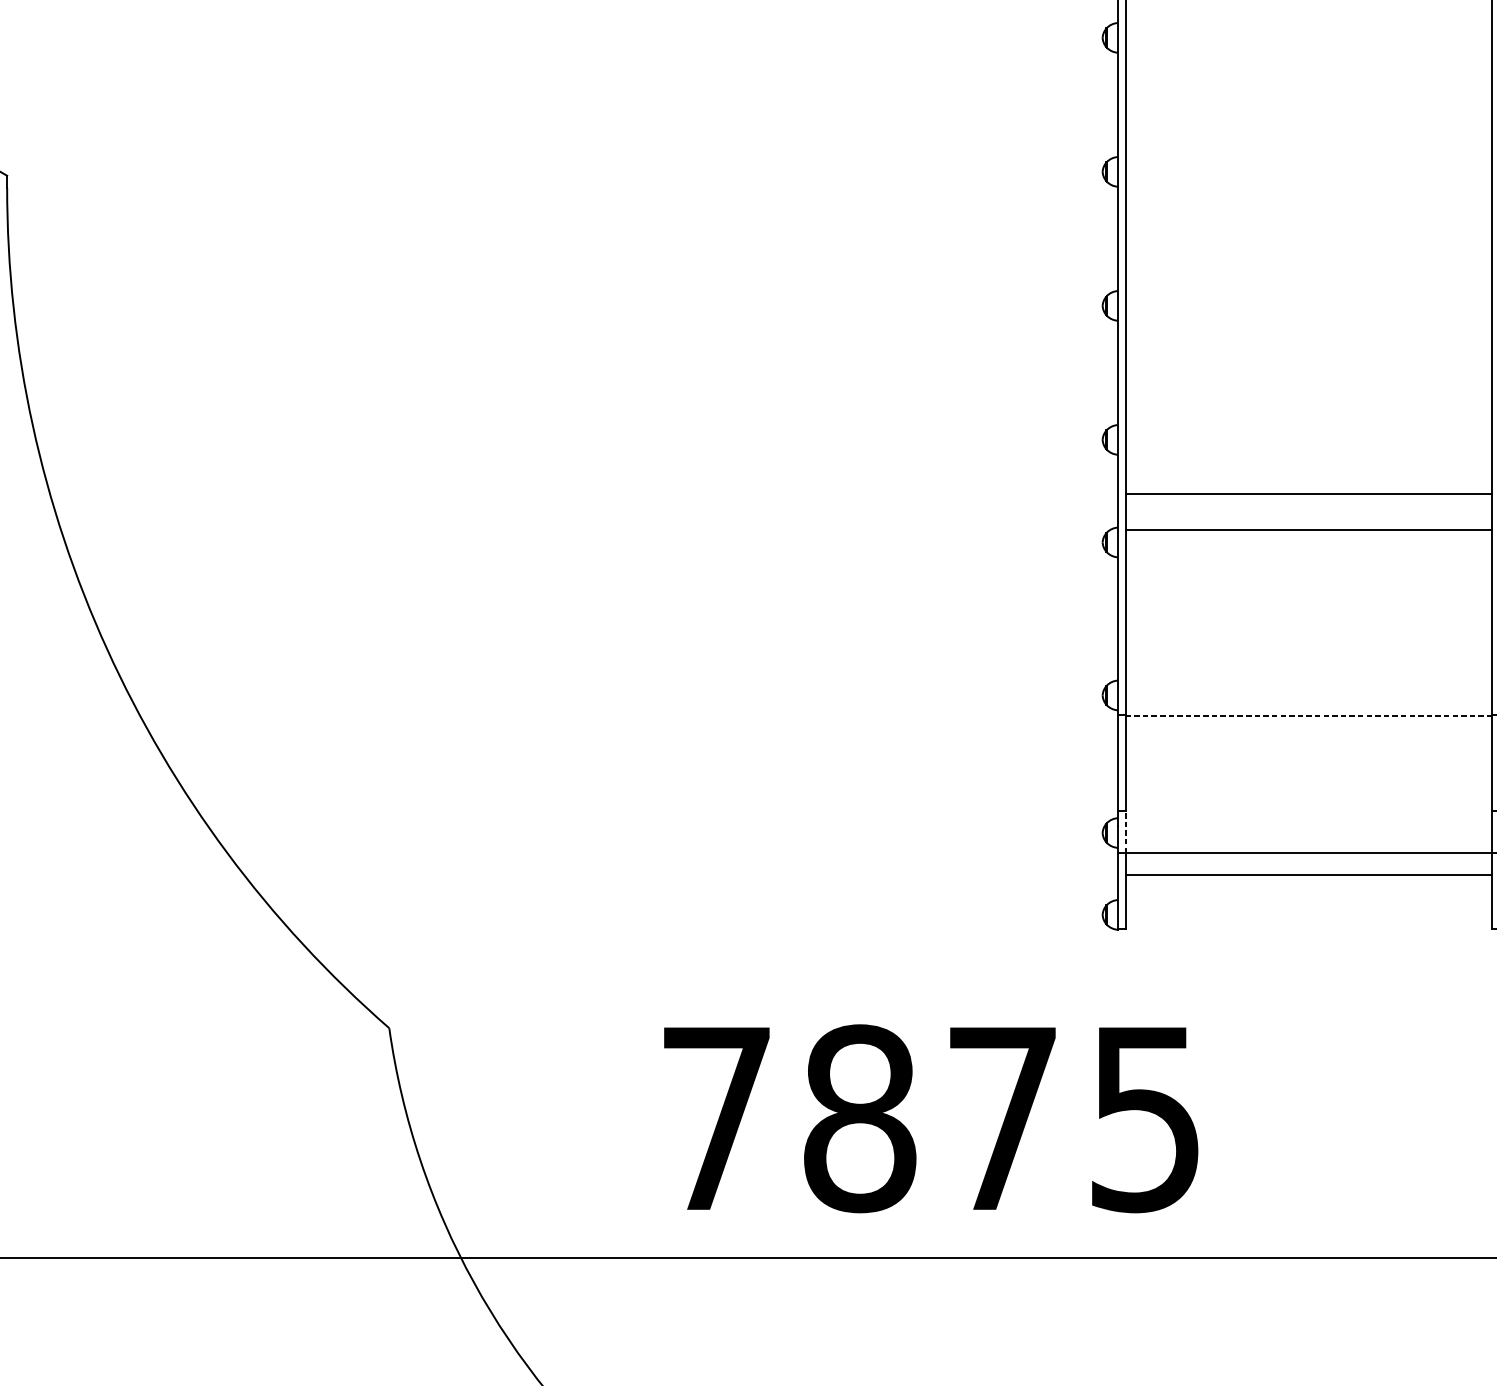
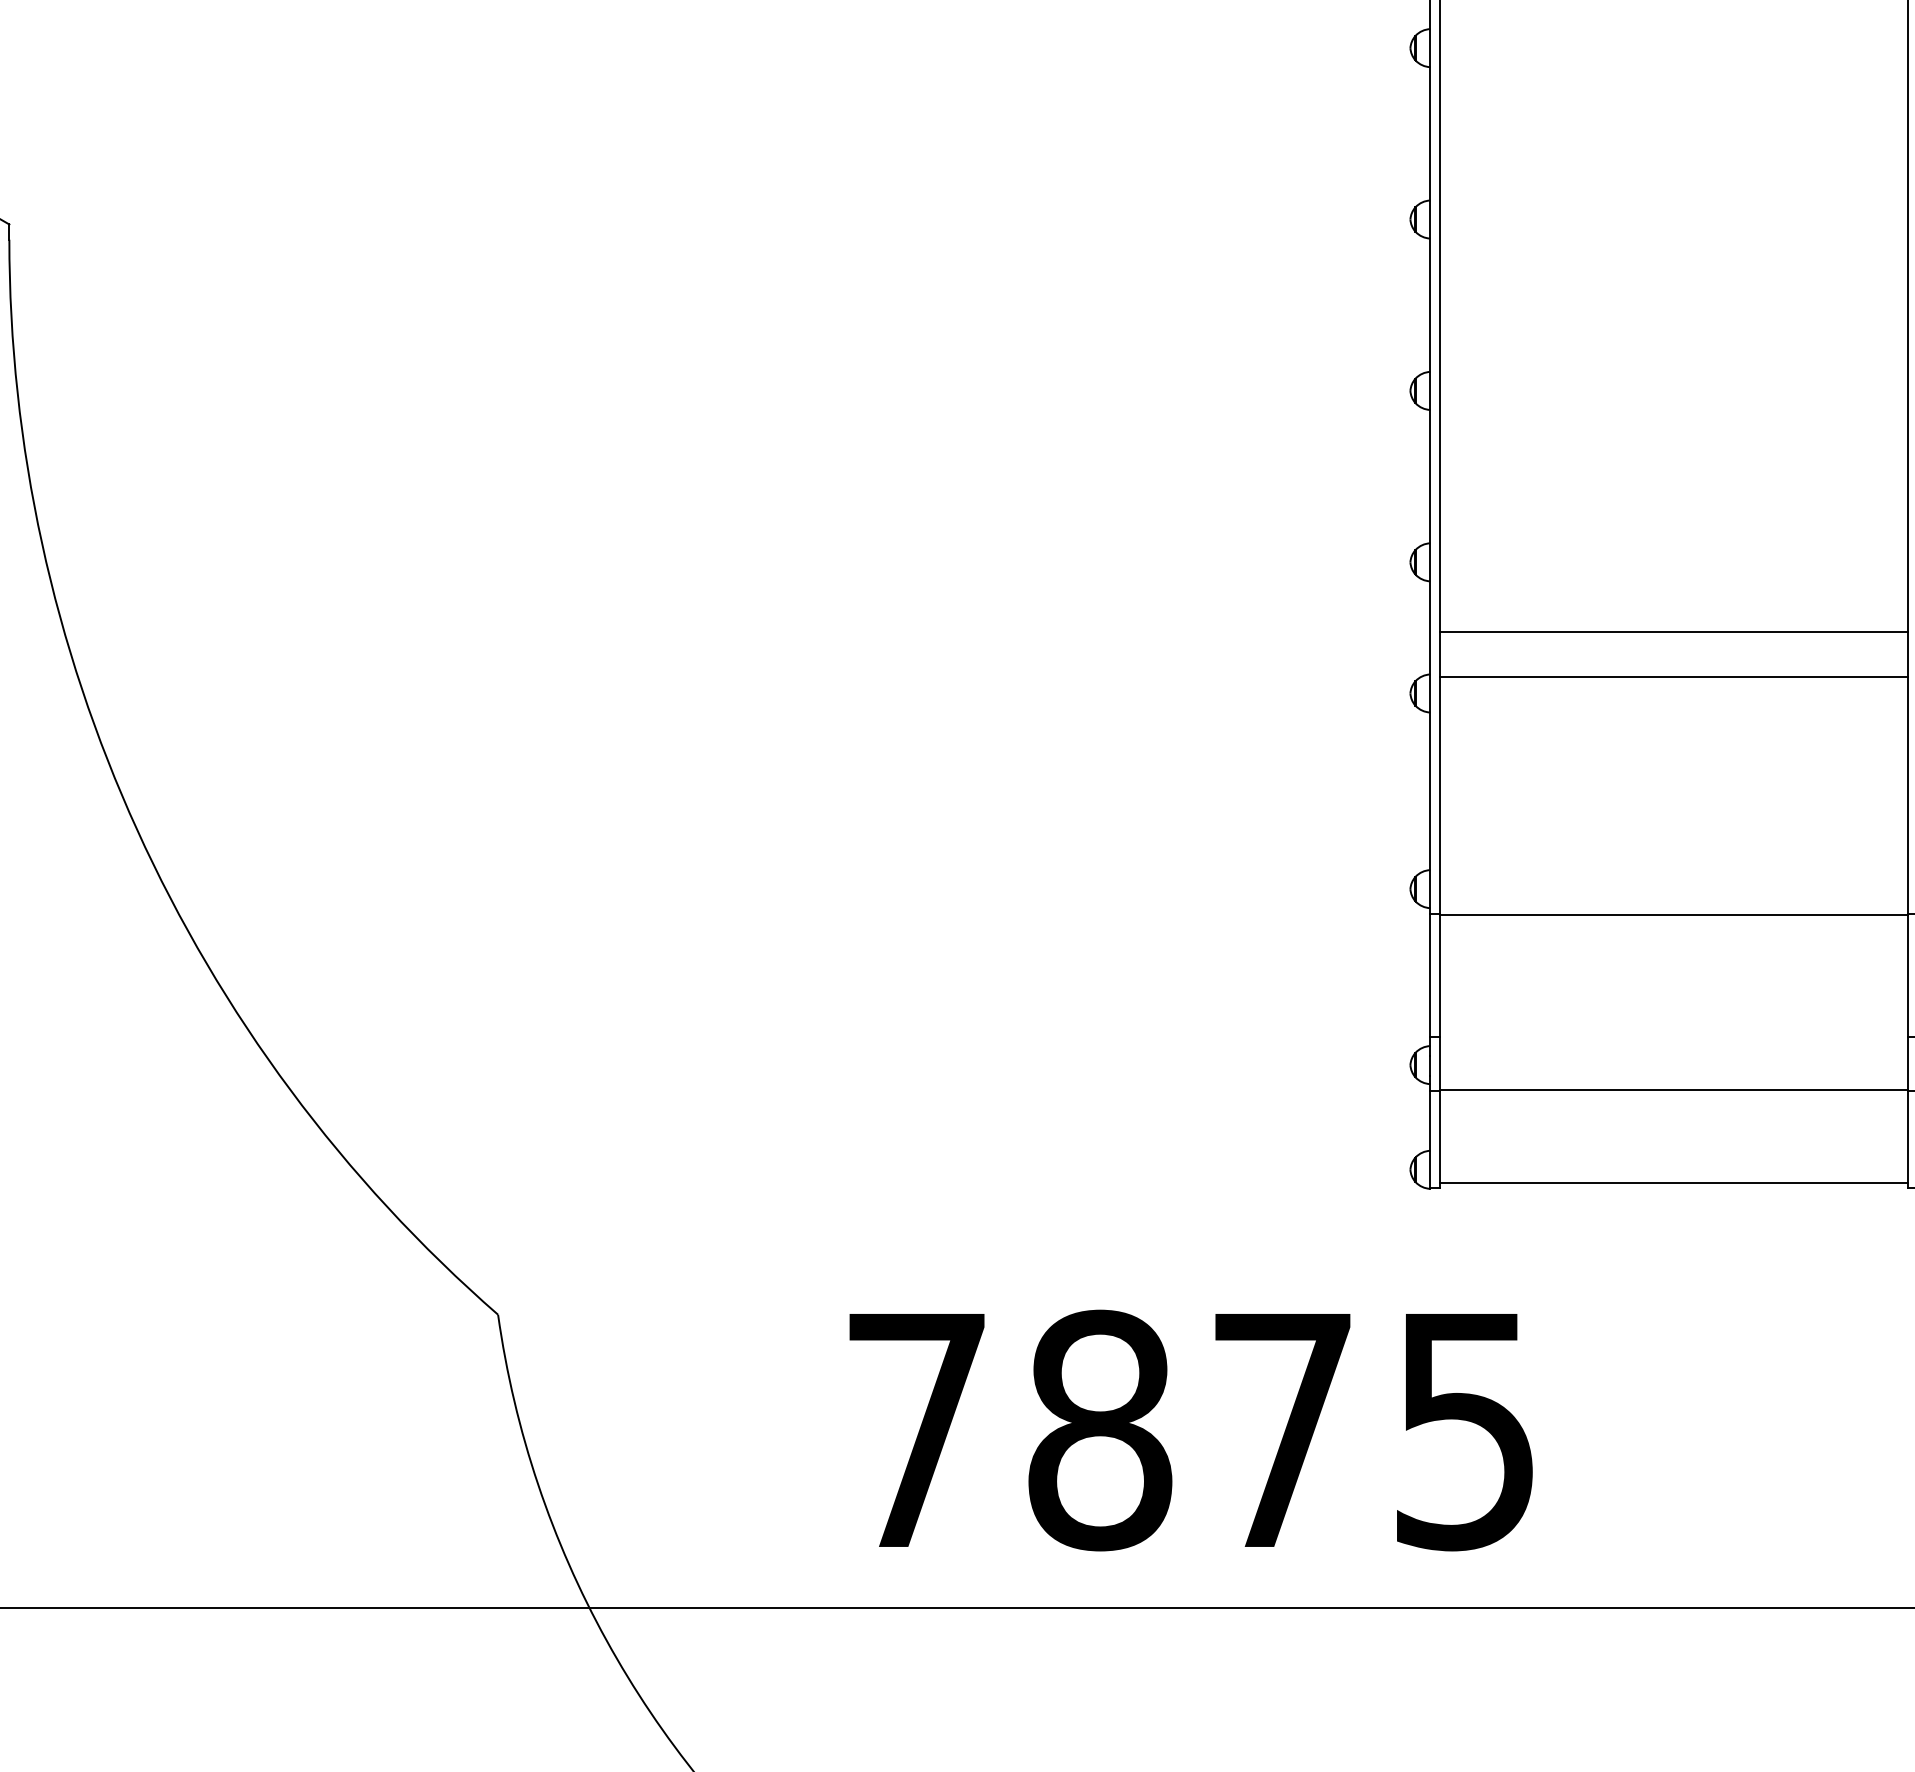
line: (1308, 715) -> (1673, 914), dashed -> solid
line: (1125, 832) -> (1439, 1064), dashed -> solid
line: (1308, 874) -> (1673, 1182), moved

